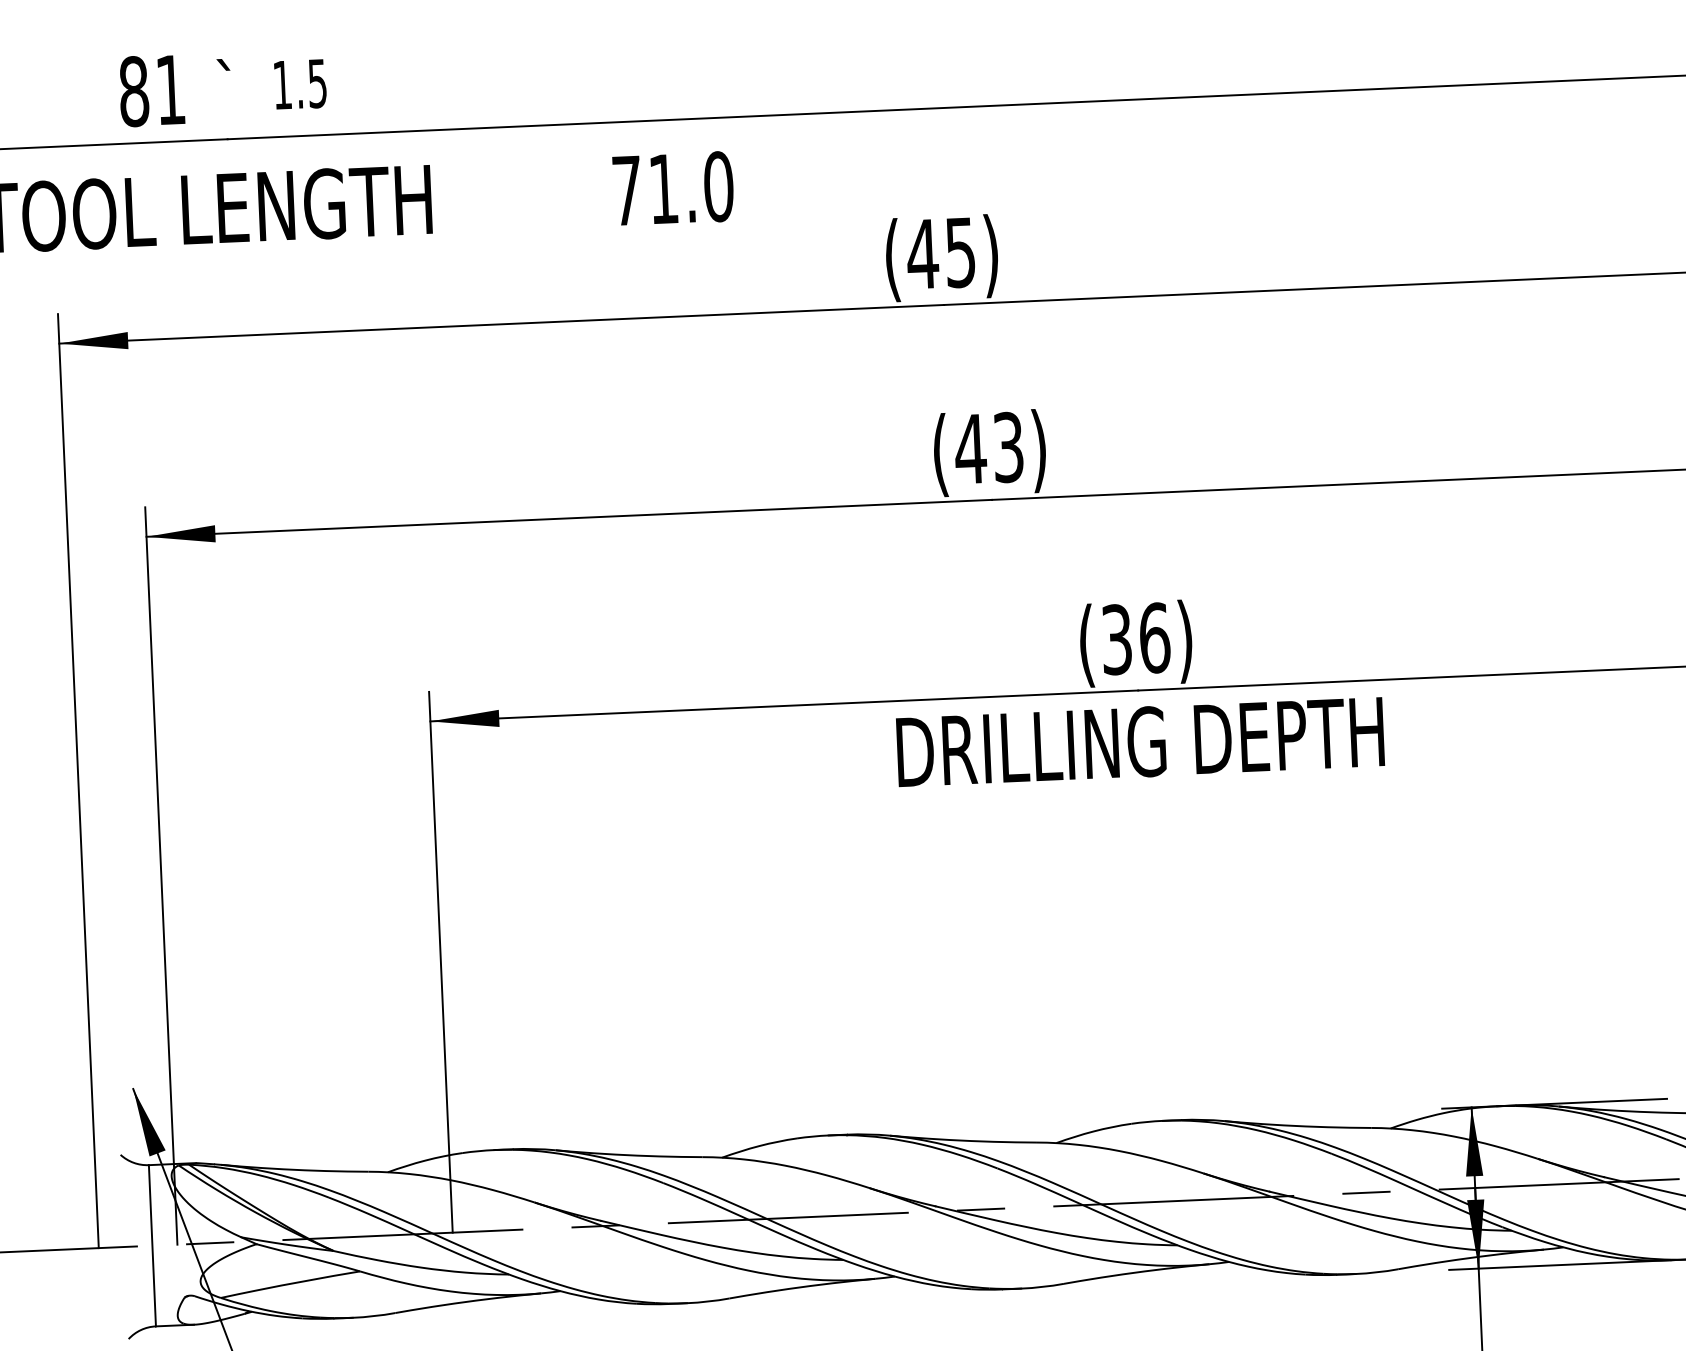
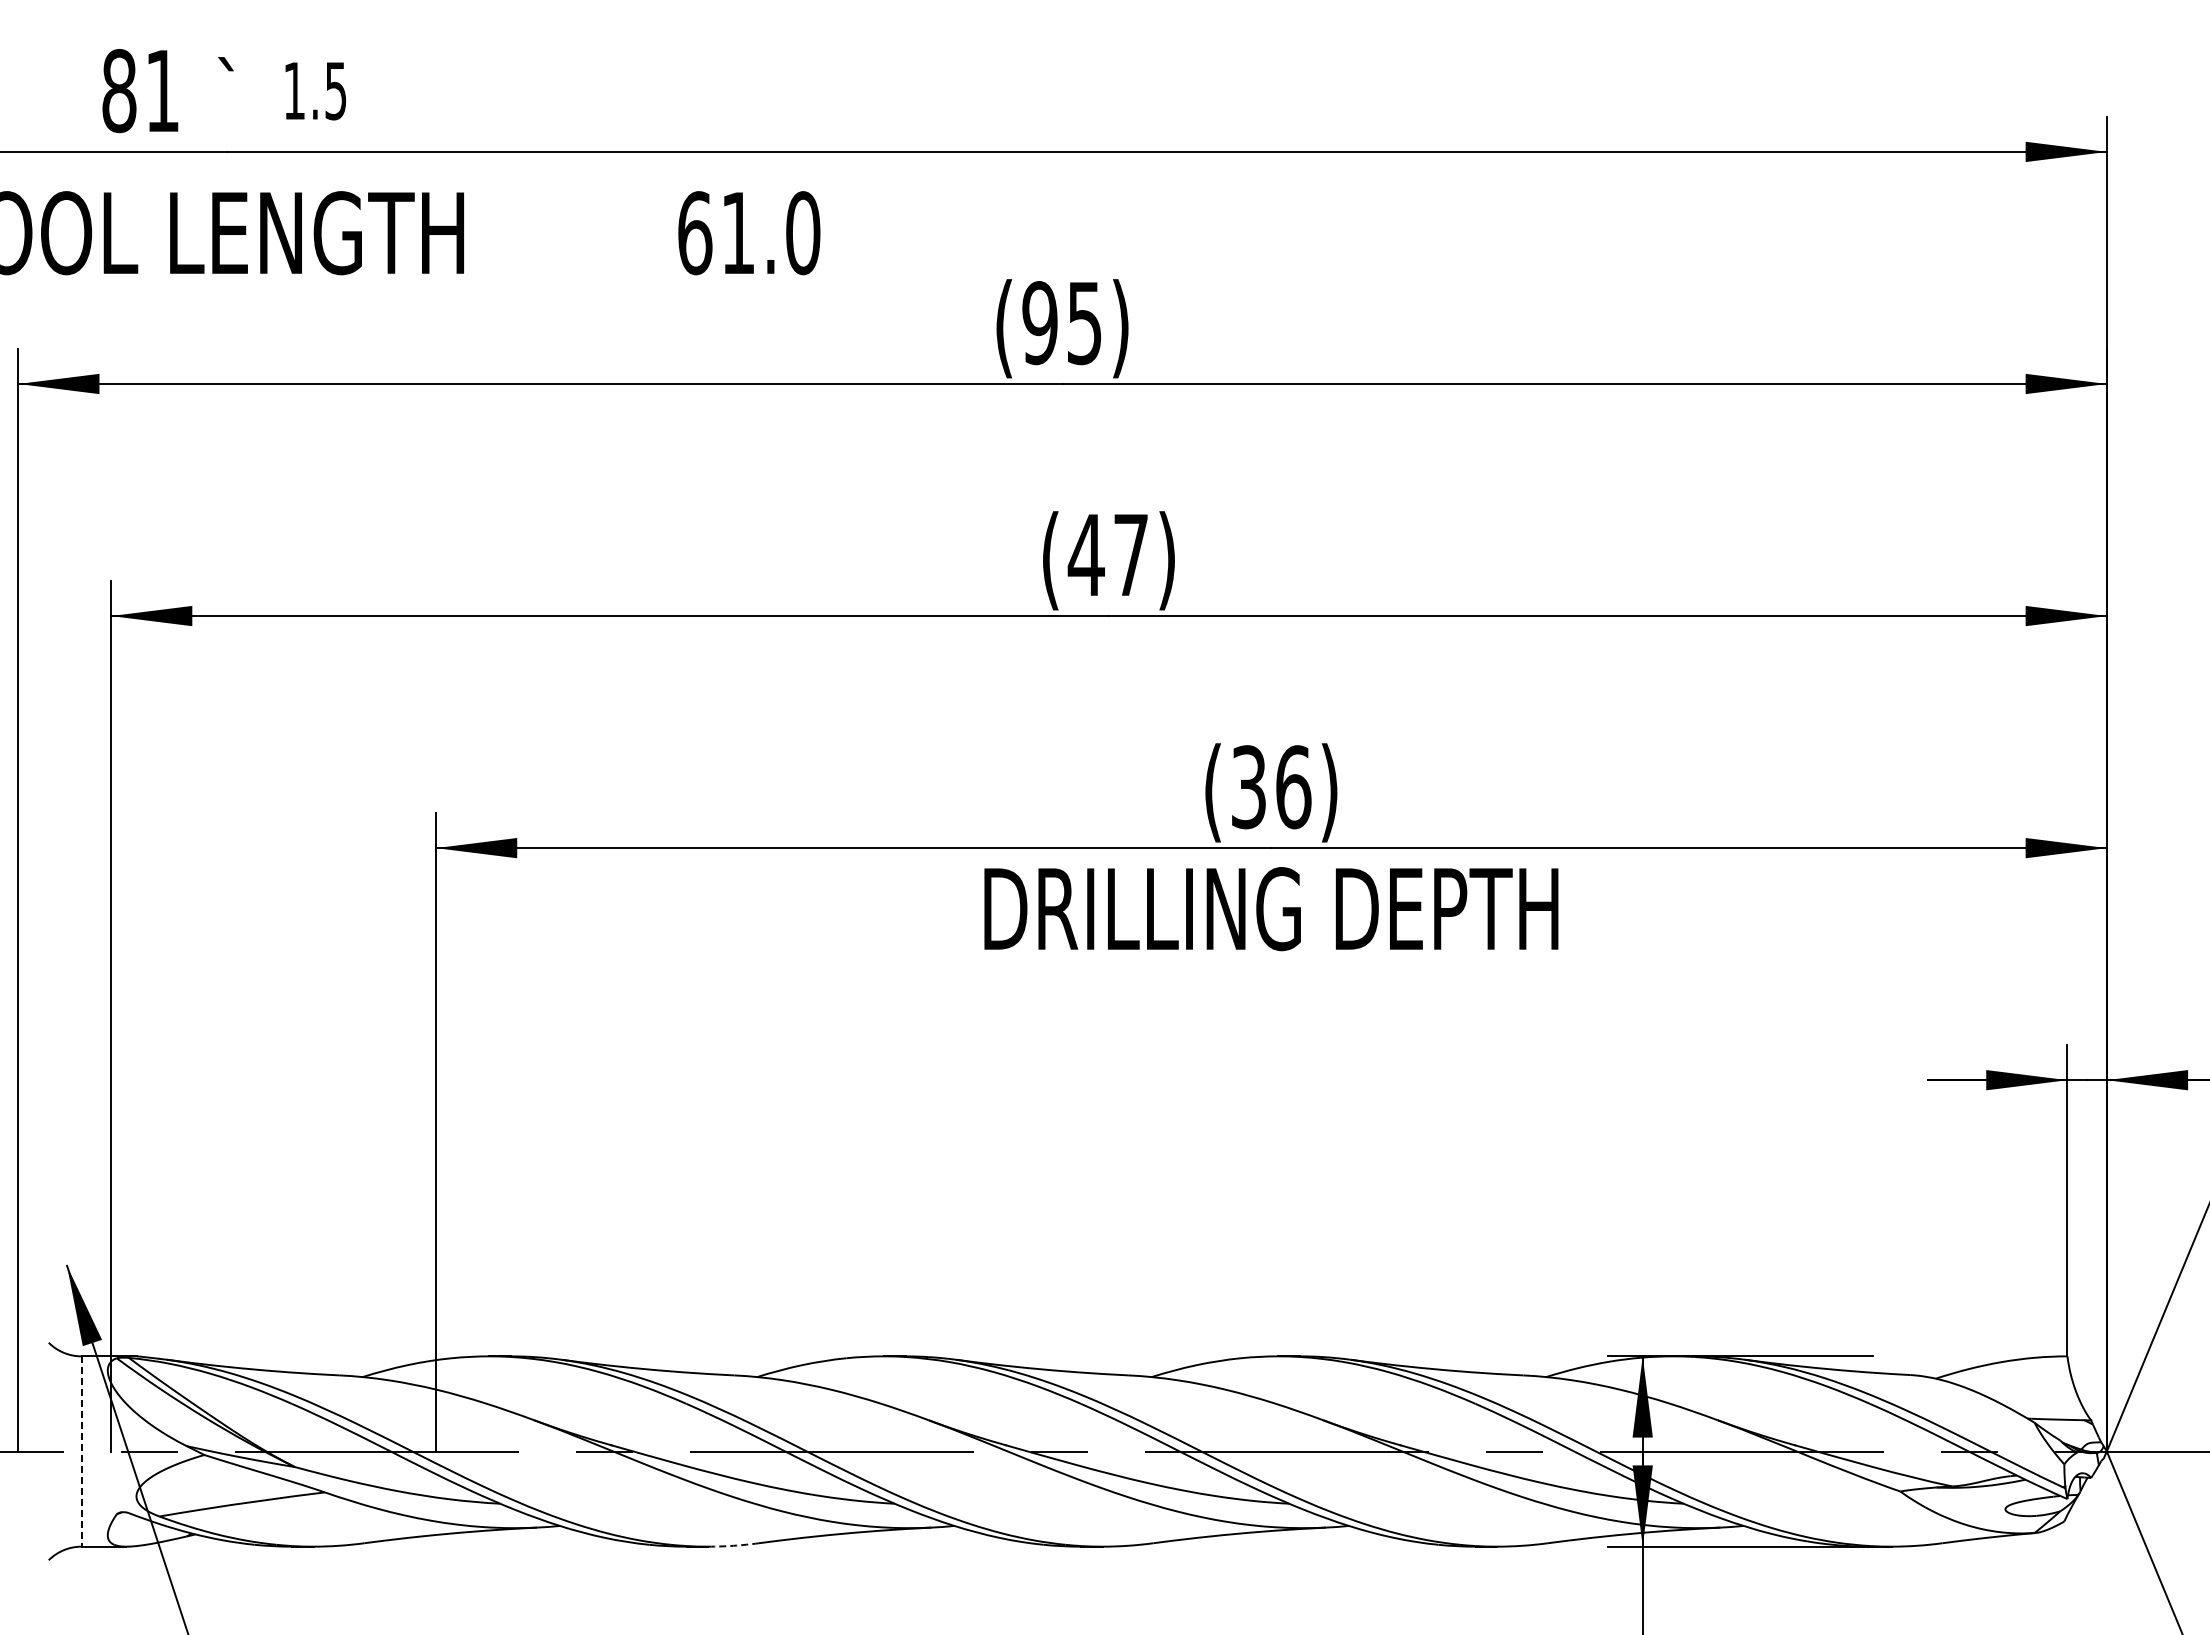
text: (627, 191) -> (695, 233), 71.0 -> 61.0
text: (922, 254) -> (1039, 323), (45) -> (95)
text: (1008, 447) -> (1130, 555), (43) -> (47)
line: (152, 1246) -> (81, 1452), solid -> dashed
arc: (708, 1301) -> (733, 1545), solid -> dashed

